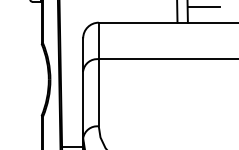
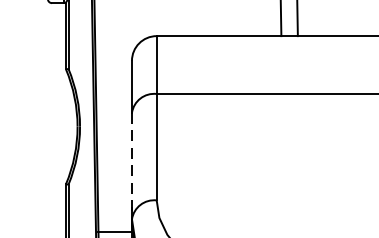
line: (203, 6) -> (322, 10), removed
line: (83, 104) -> (132, 165), solid -> dashed

